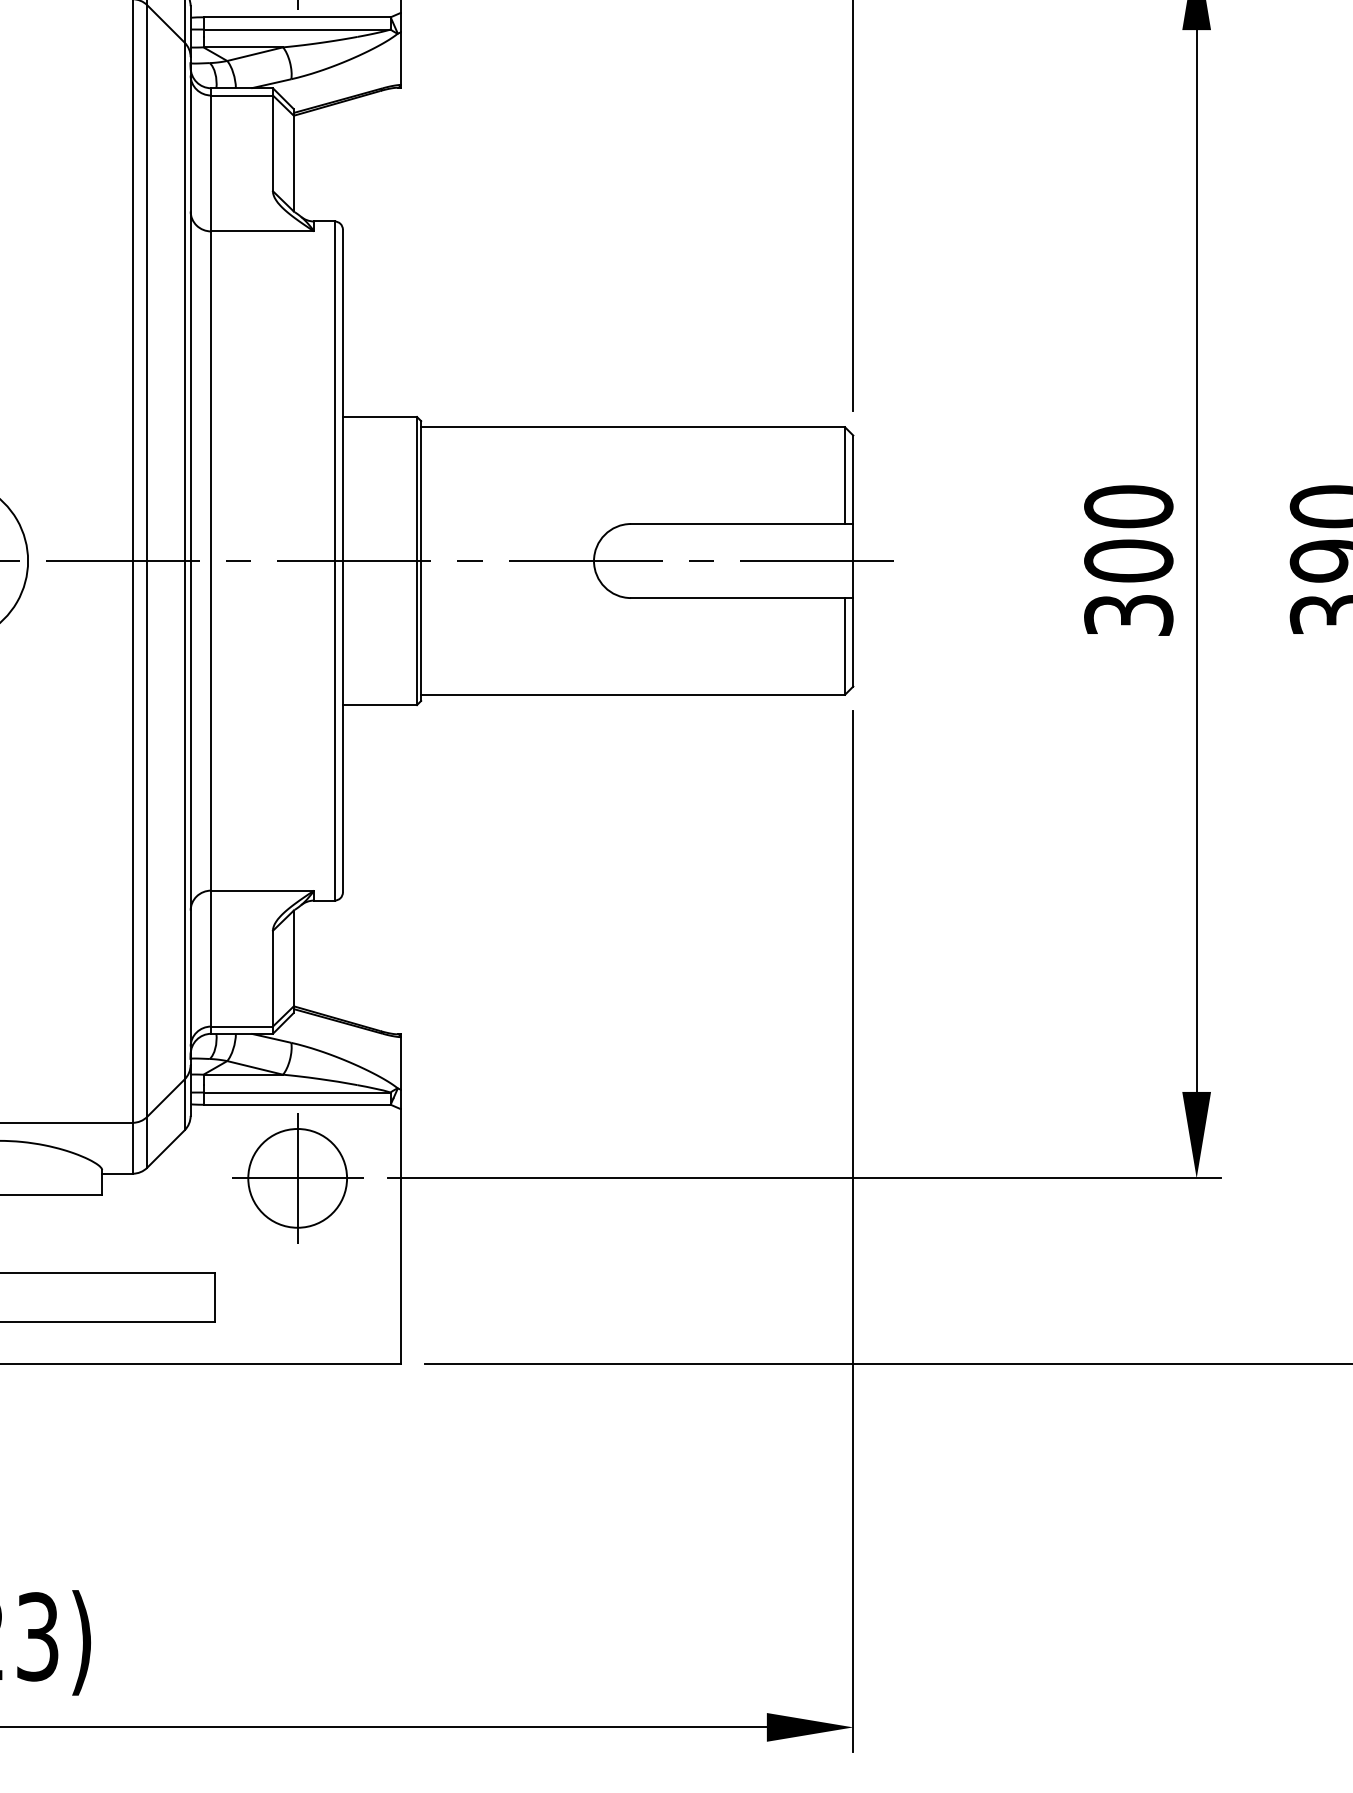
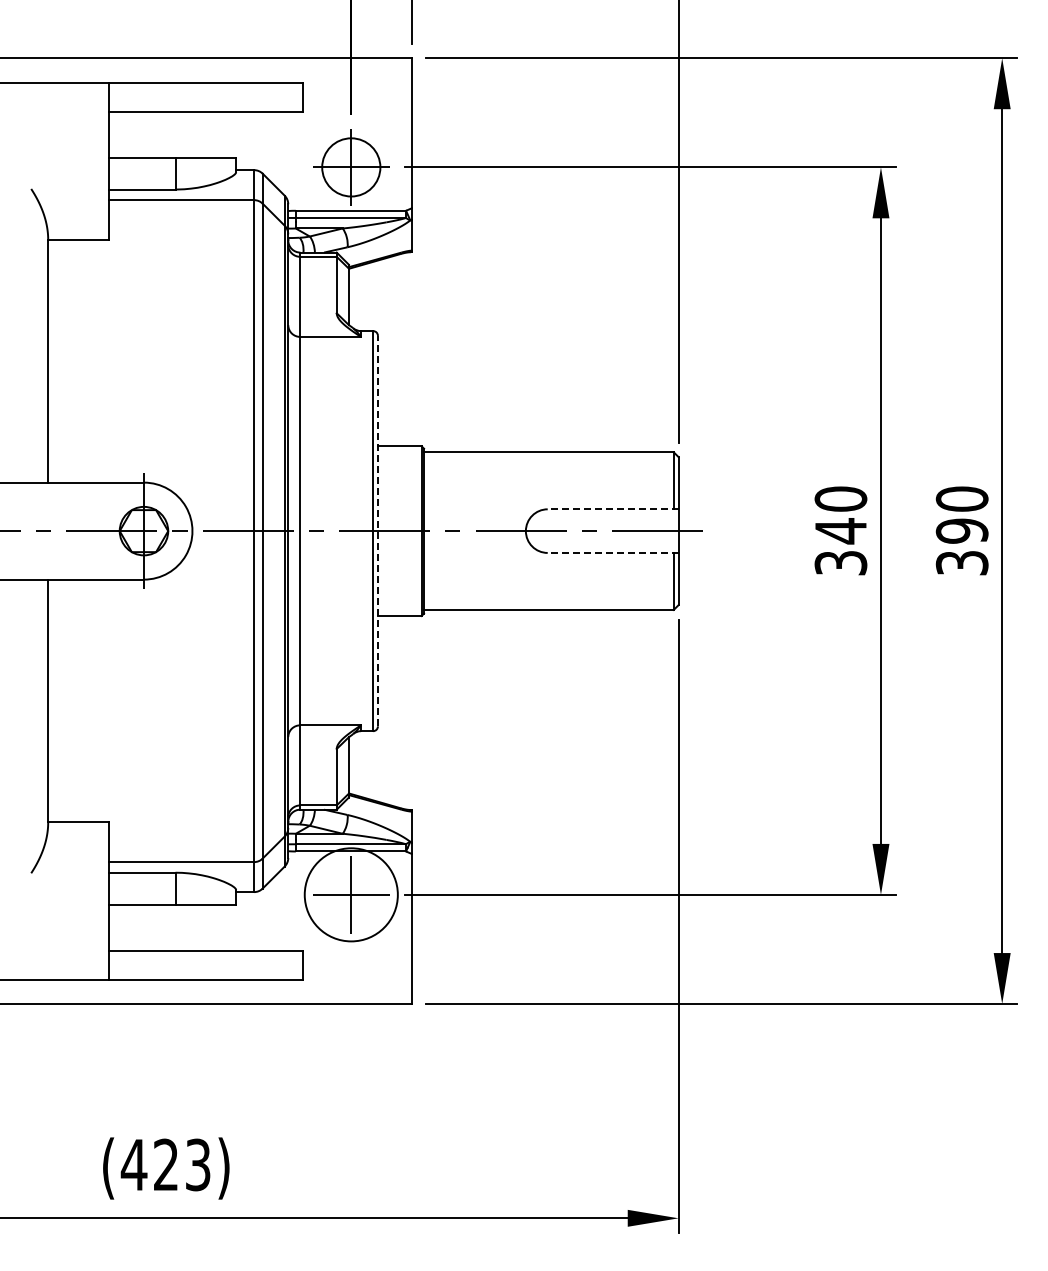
line: (740, 524) -> (612, 509), solid -> dashed
line: (342, 559) -> (377, 530), solid -> dashed
text: (1127, 561) -> (840, 531), 300 -> 340
line: (740, 597) -> (612, 552), solid -> dashed
circle: (298, 1177) -> (351, 894), size x1.6

